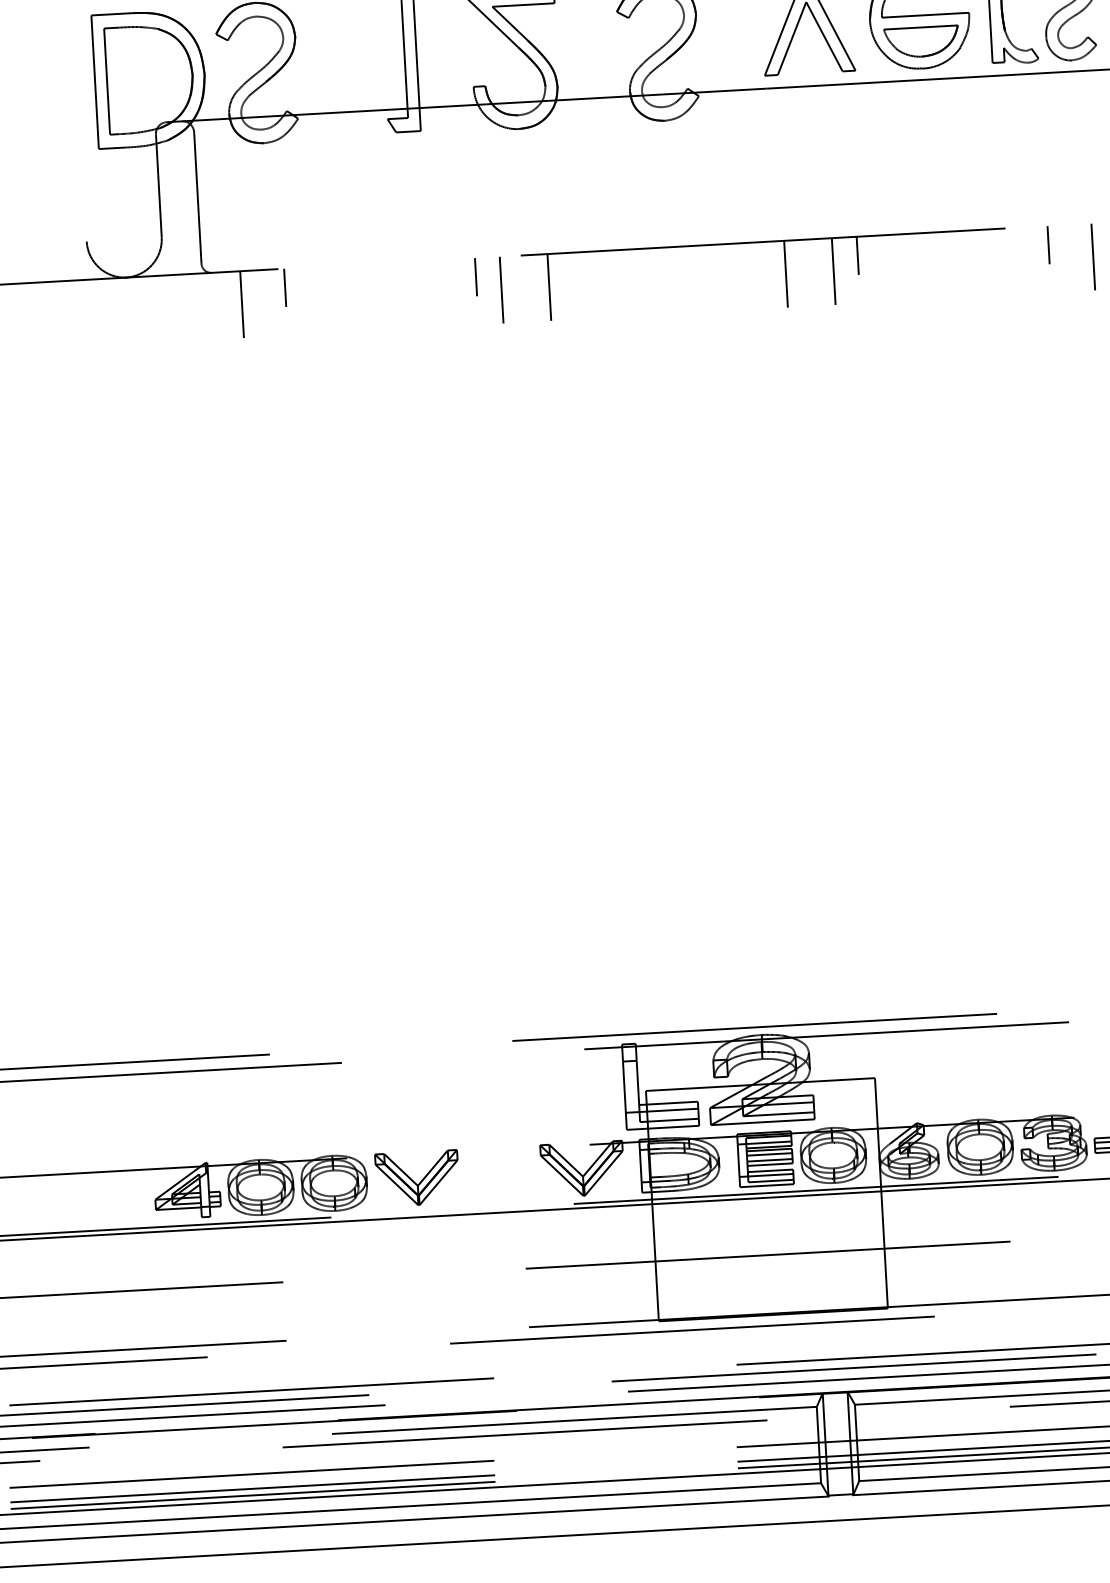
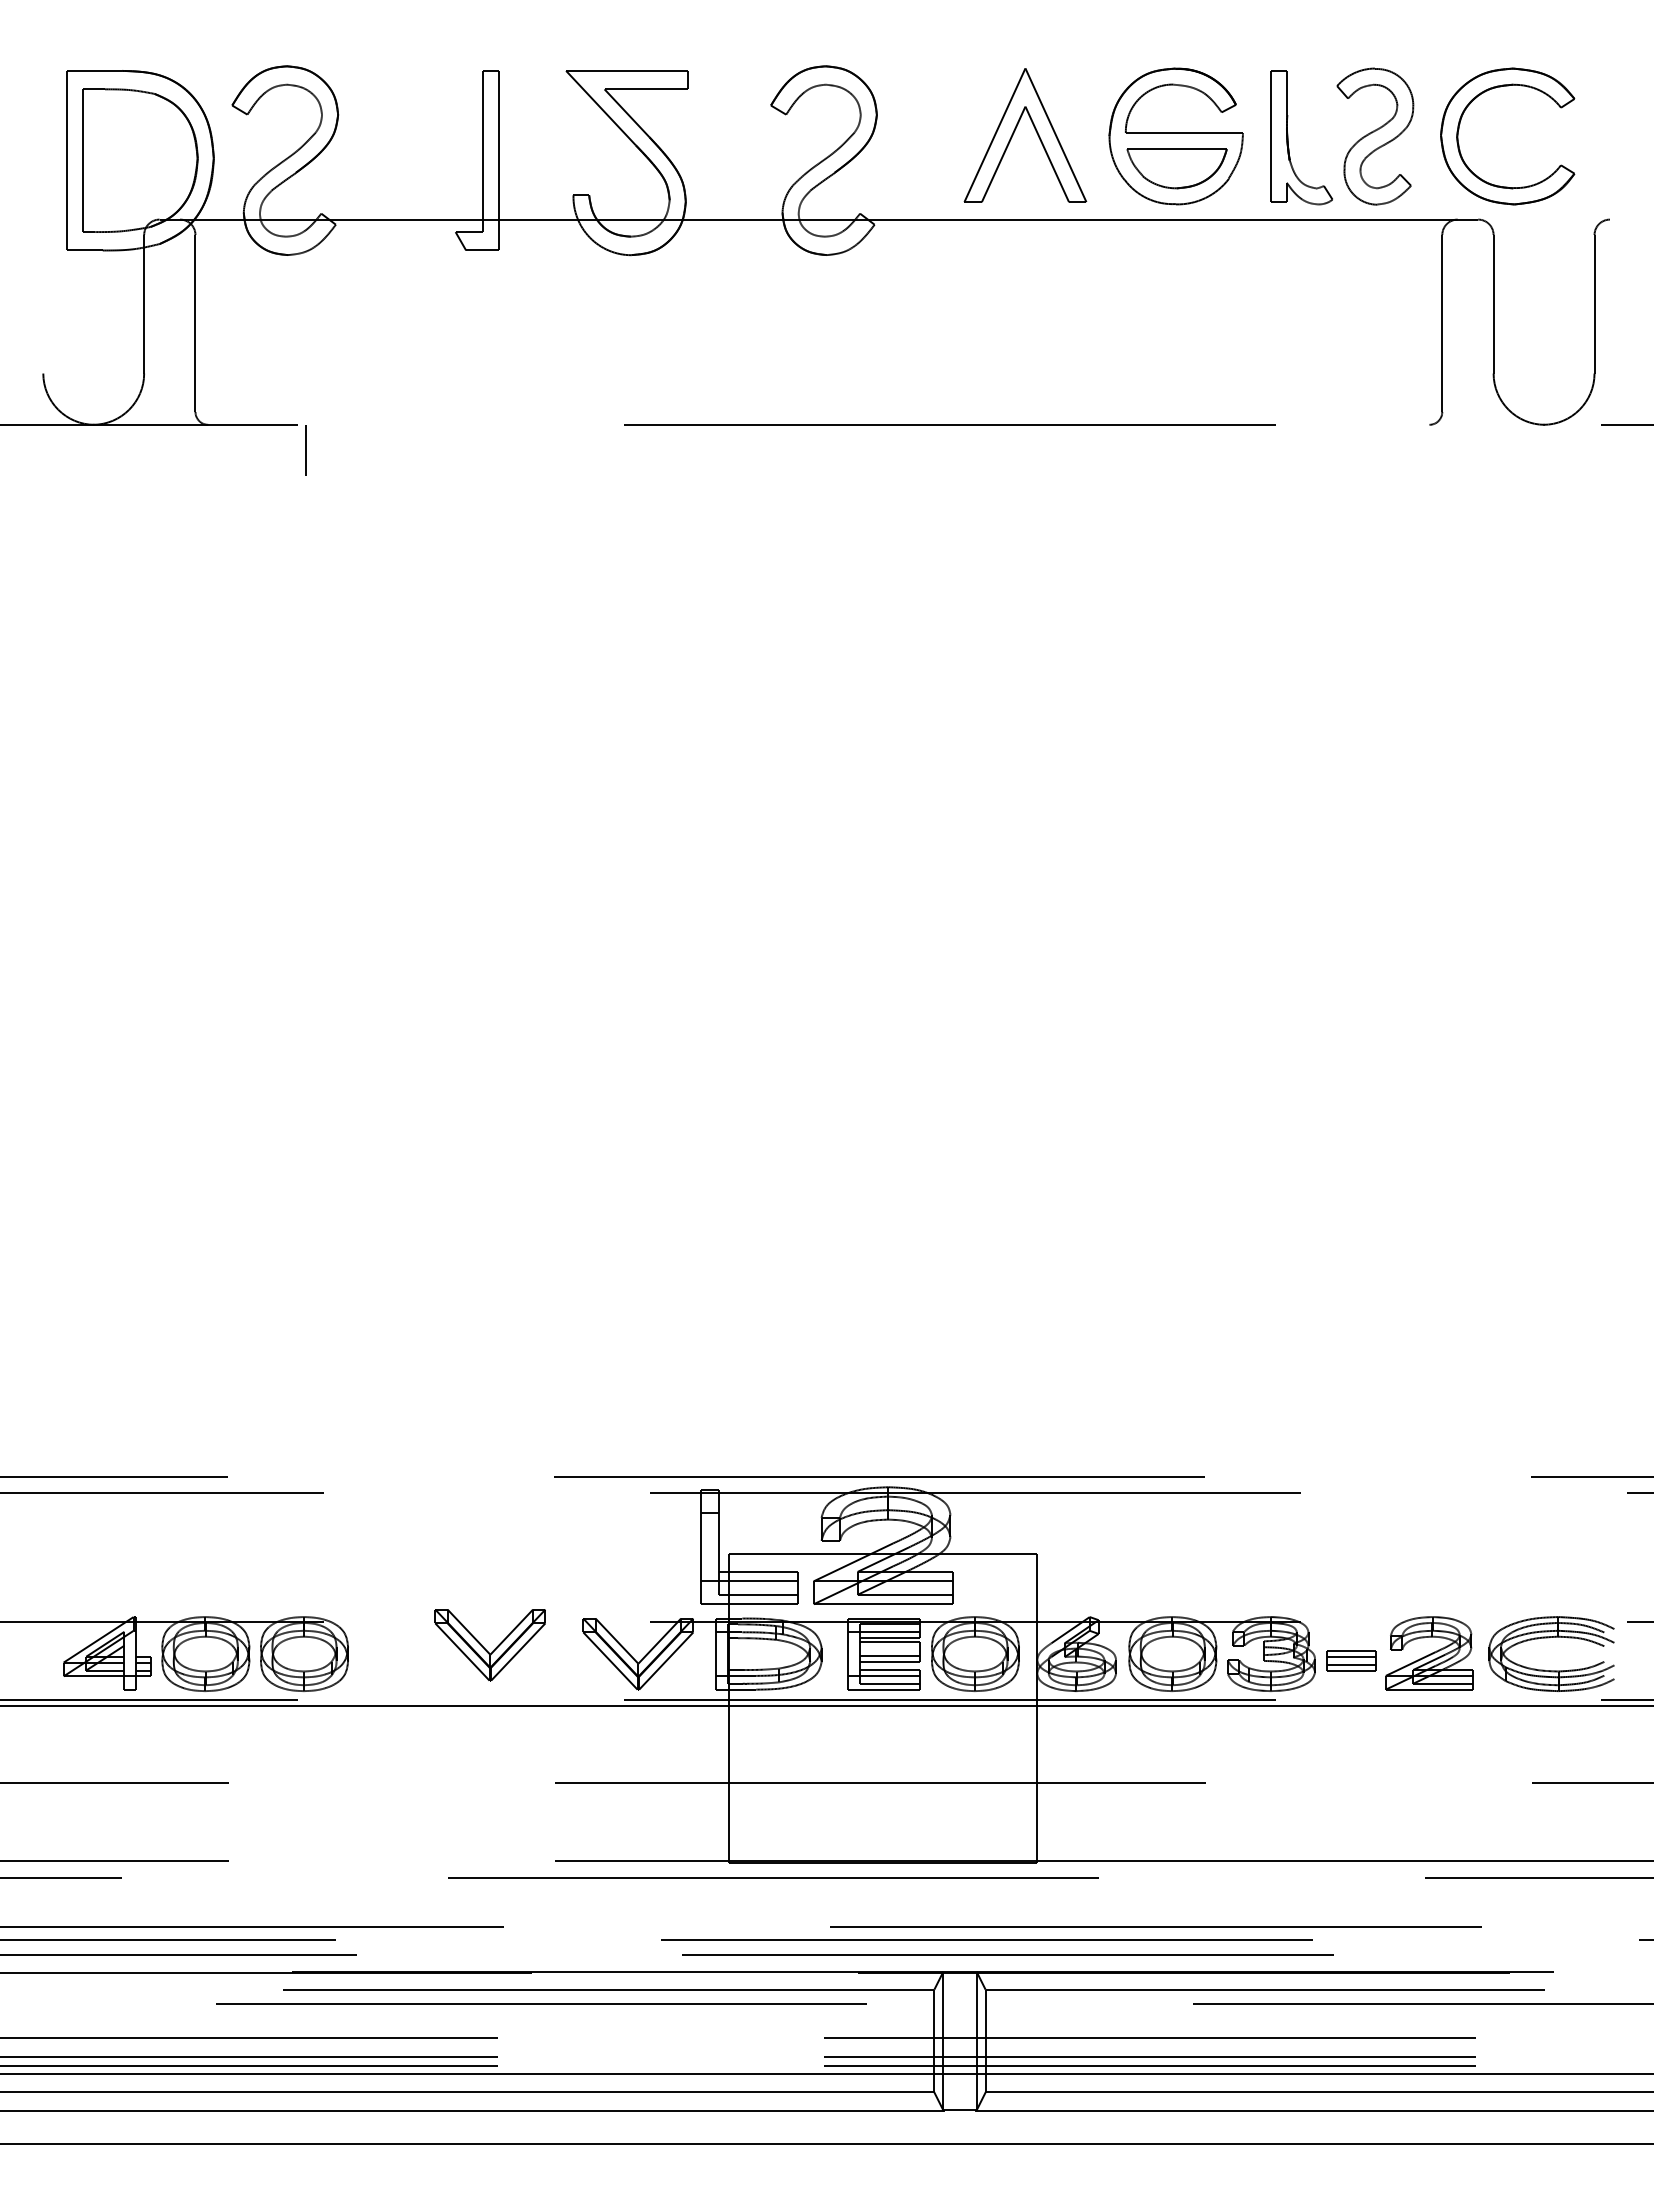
line: (1048, 245) -> (1331, 450), removed
line: (857, 255) -> (1075, 450), removed
line: (1092, 256) -> (1390, 469), removed
line: (834, 271) -> (1042, 469), removed
line: (785, 274) -> (977, 469), removed
line: (476, 277) -> (562, 450), removed
line: (549, 287) -> (659, 469), removed
line: (501, 289) -> (595, 469), removed
line: (241, 304) -> (246, 469), removed
line: (769, 1154) -> (889, 1647), removed
part: (416, 1179) -> (489, 1645), moved

